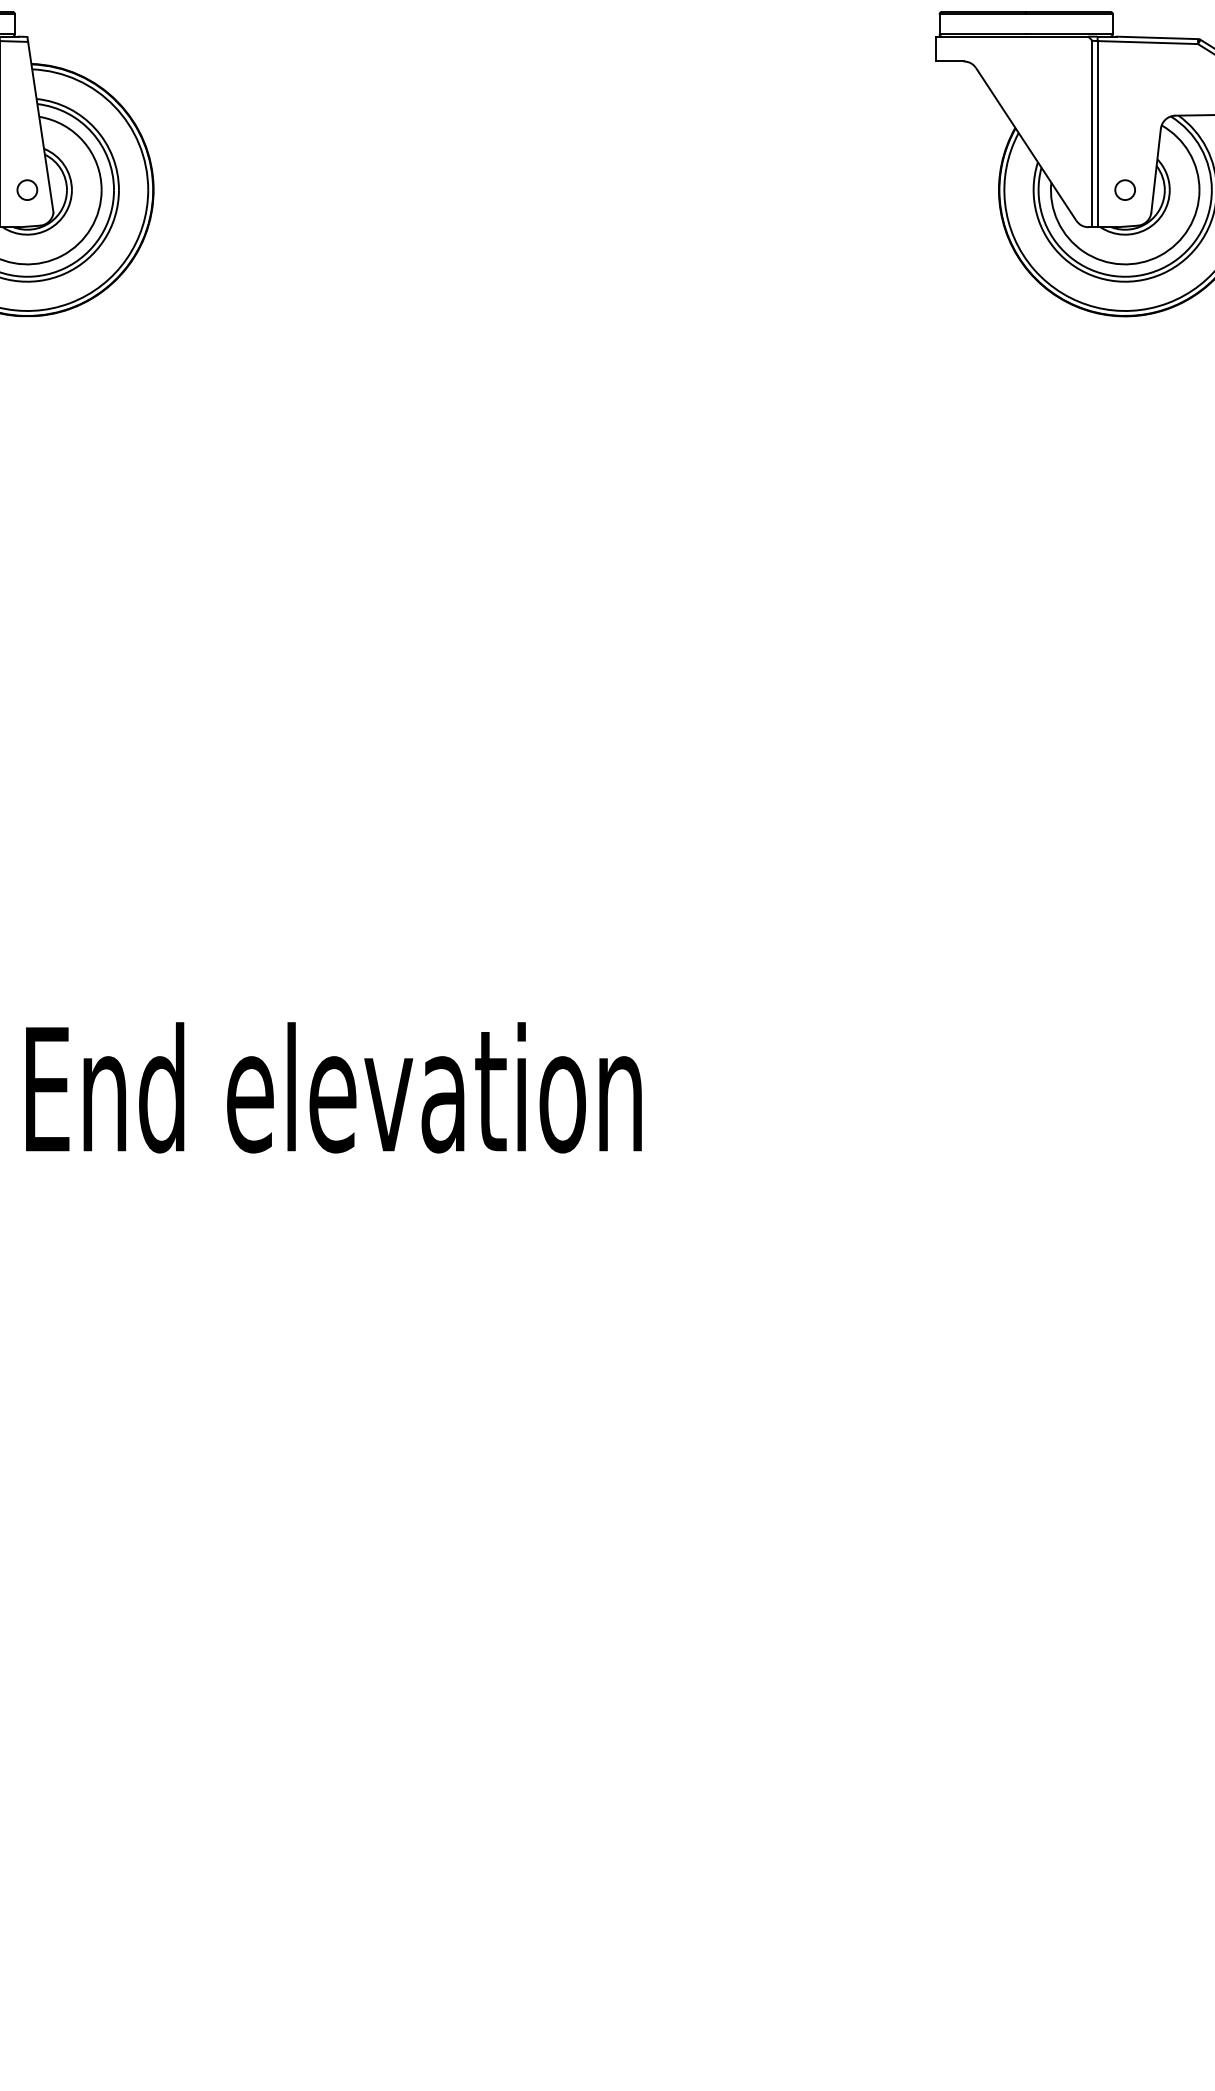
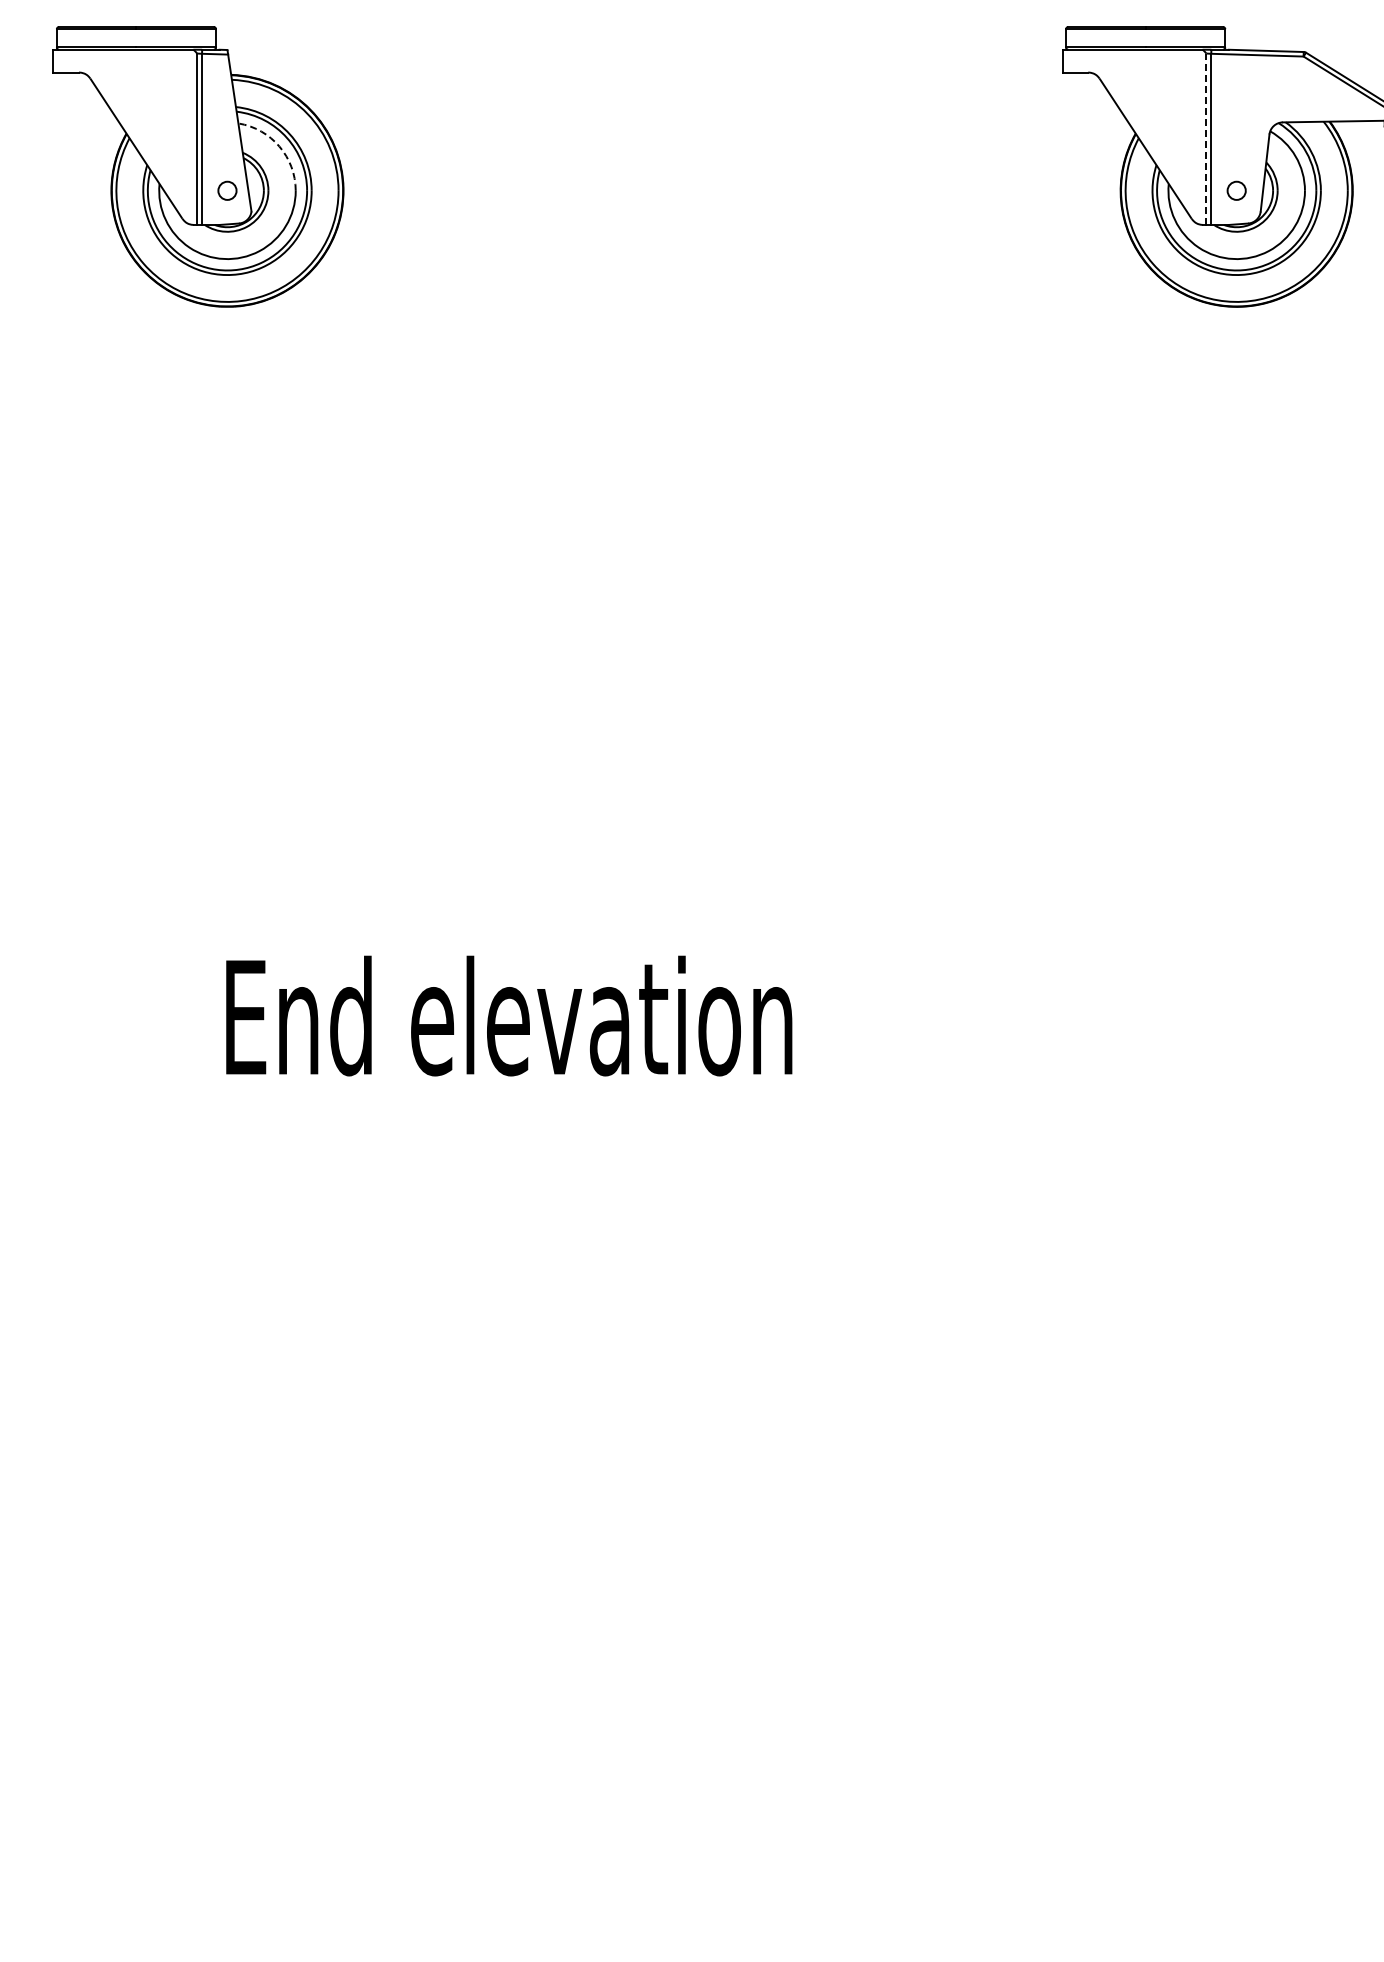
line: (1092, 134) -> (1206, 139), solid -> dashed
arc: (83, 141) -> (279, 146), solid -> dashed

